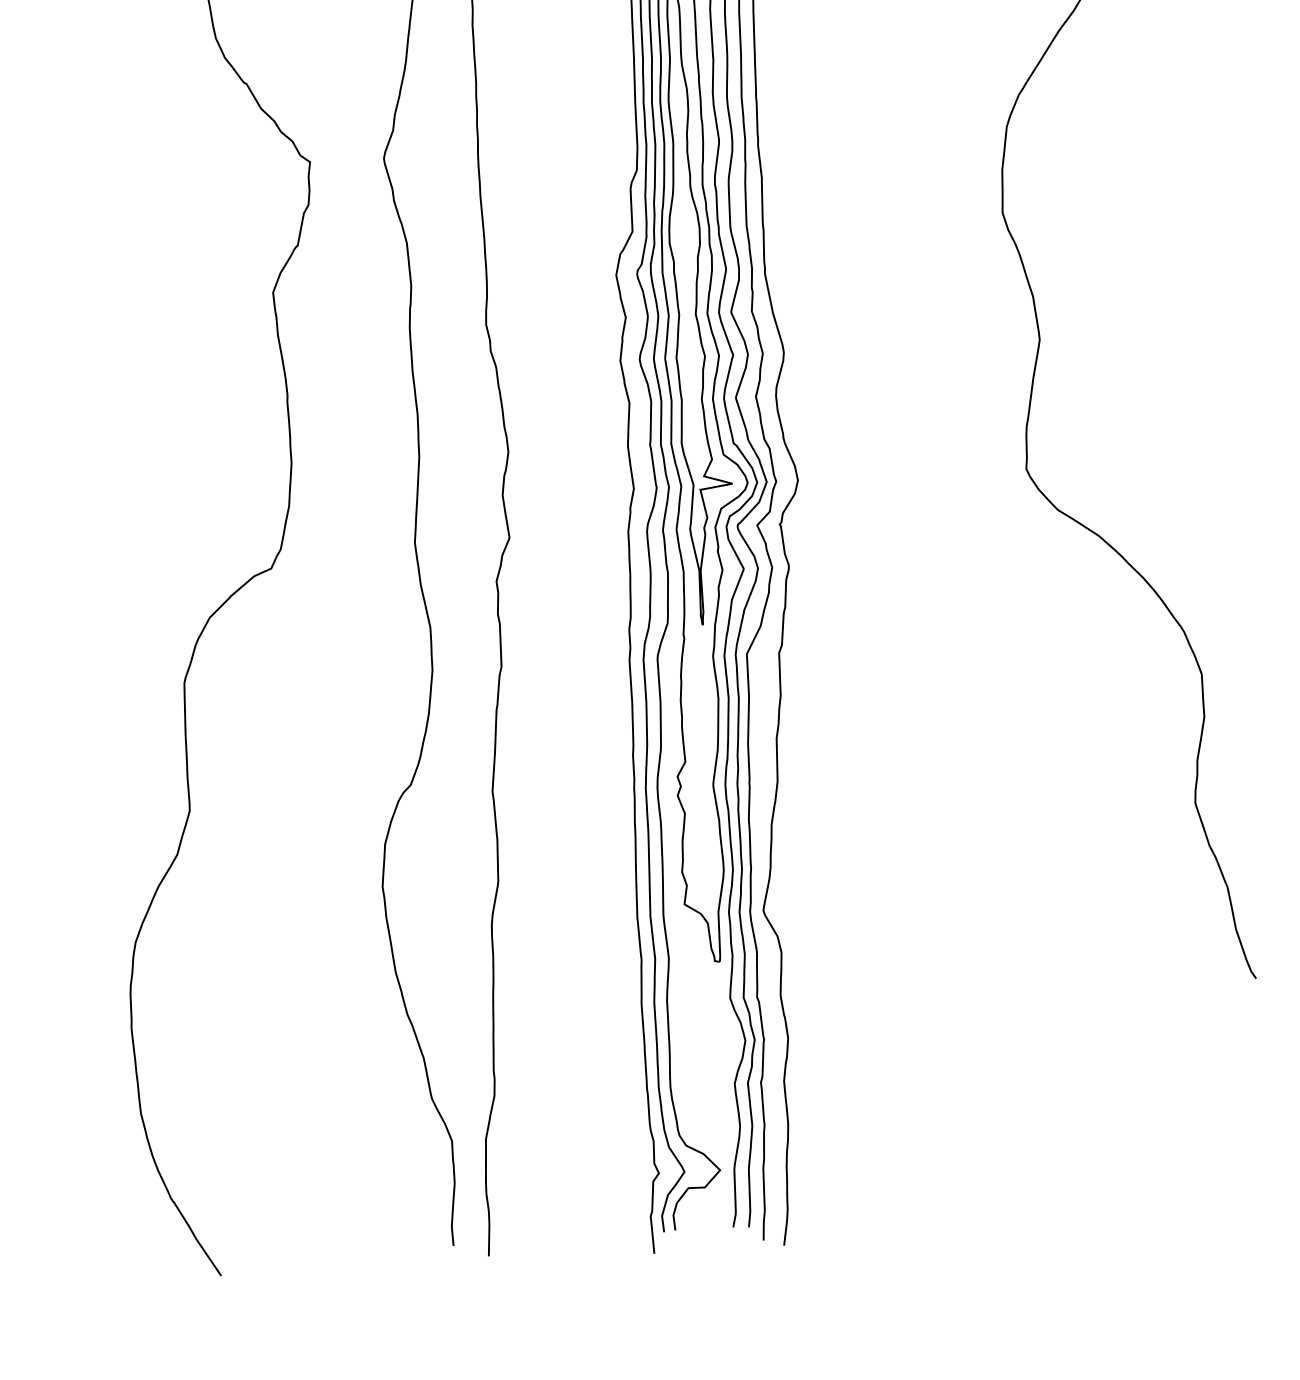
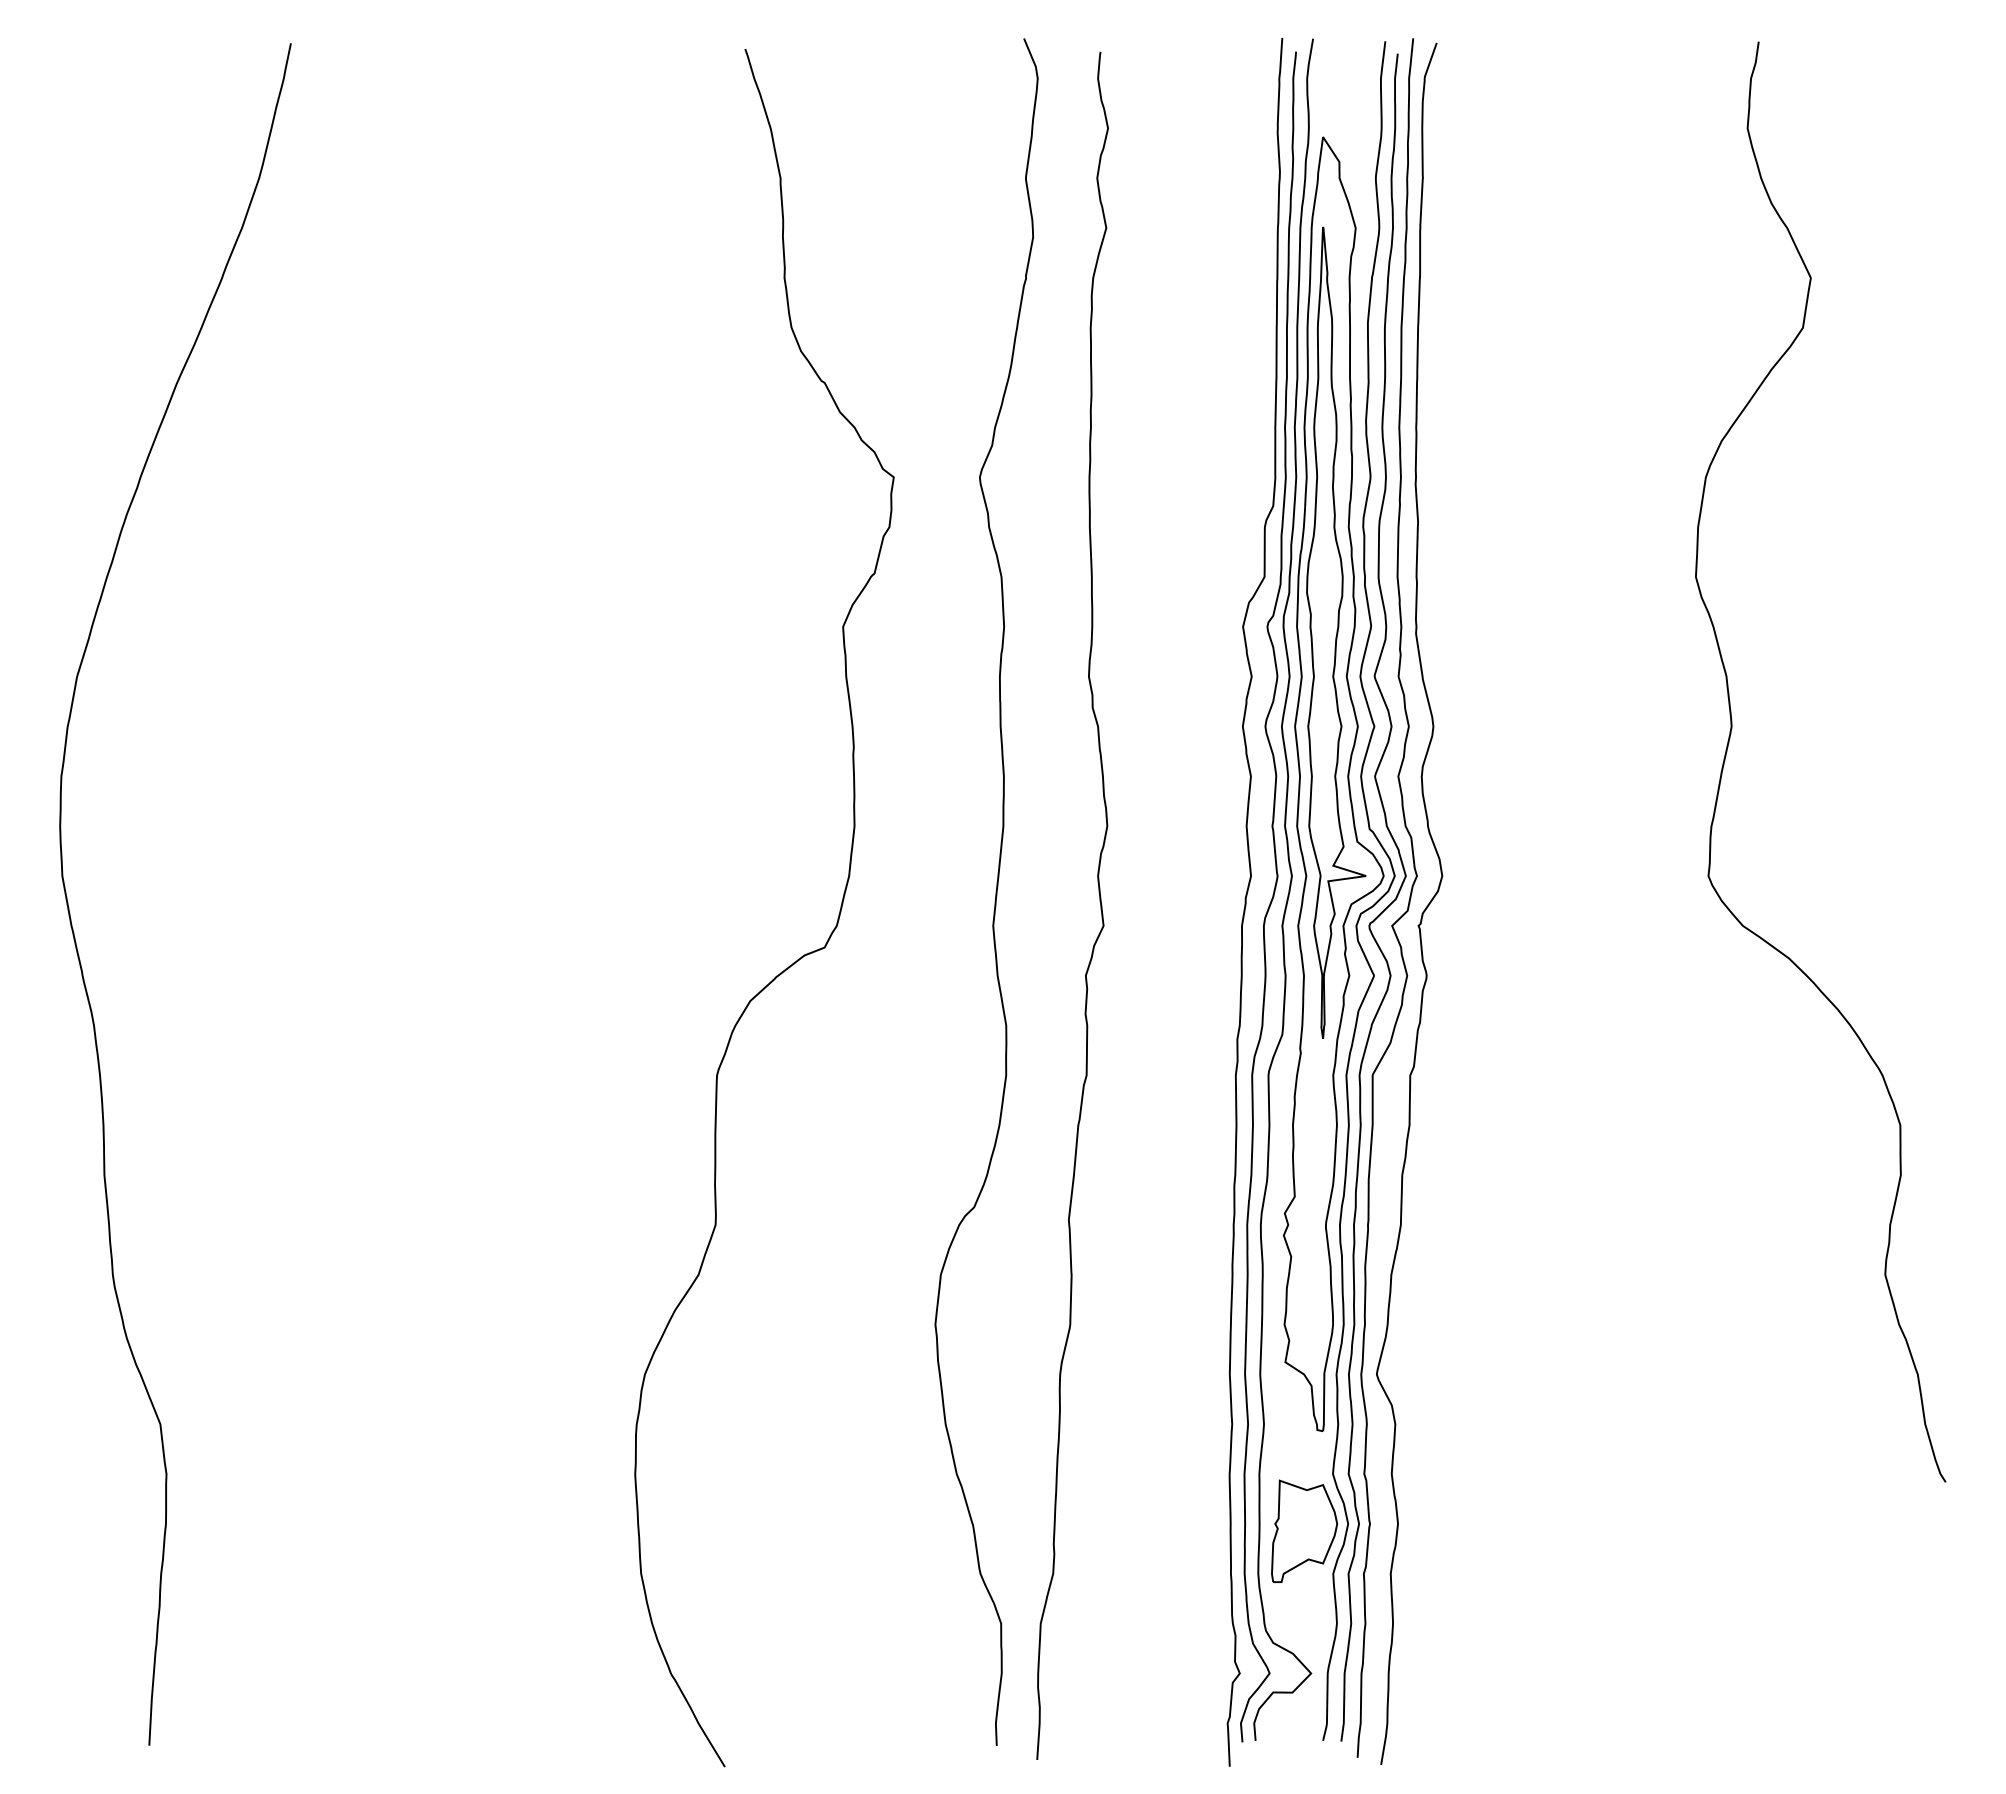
part: (708, 1048) -> (1304, 1531), added

